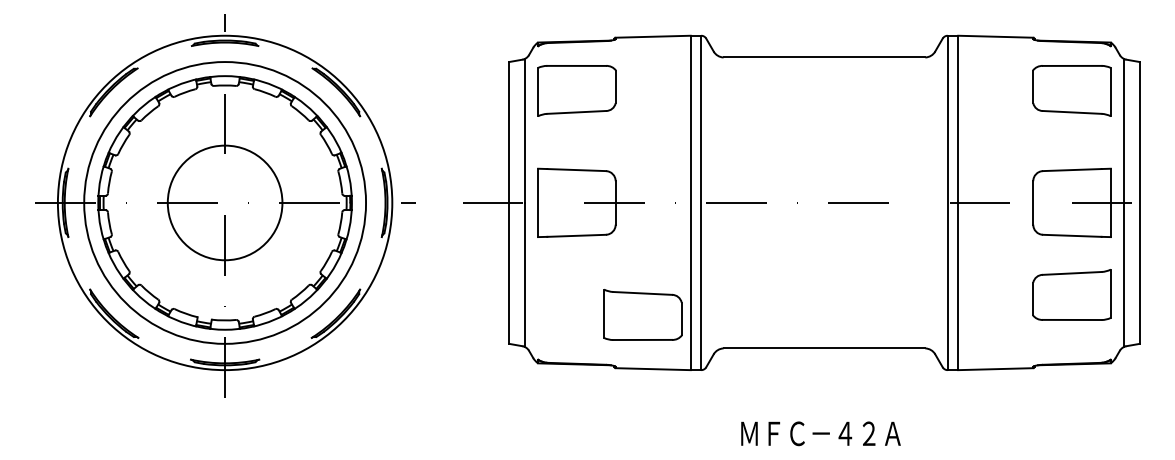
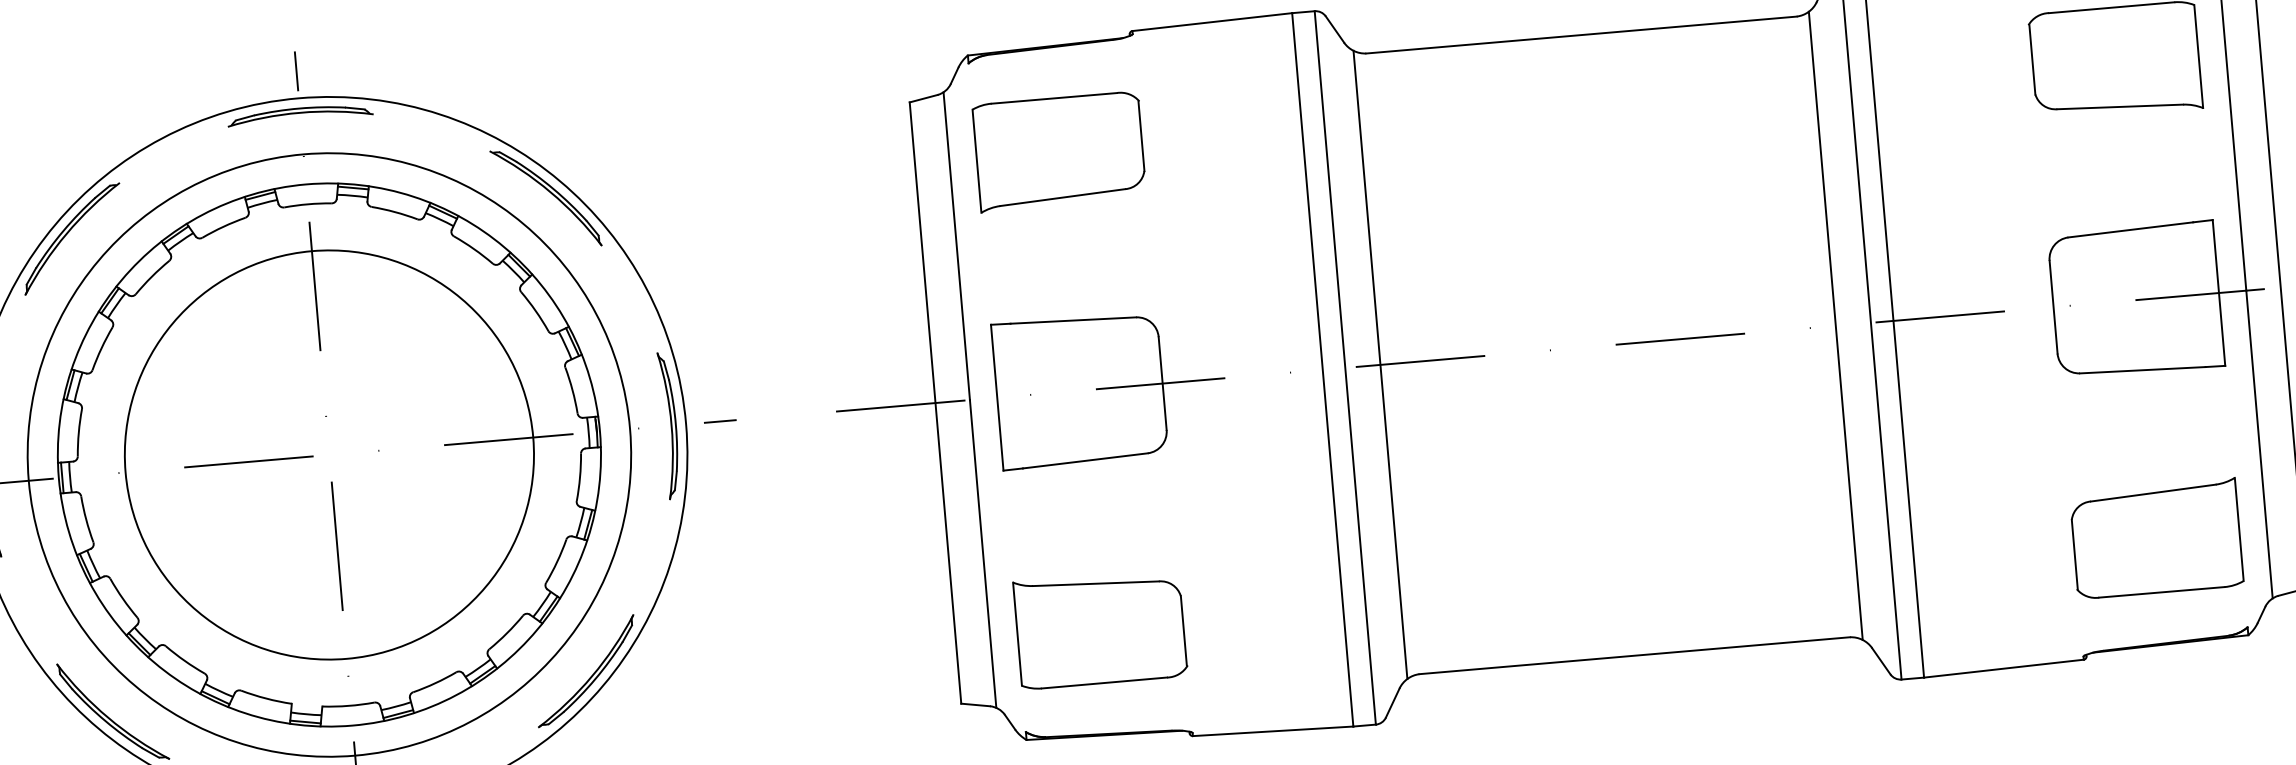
circle: (224, 202) -> (328, 454), size x1.67
line: (717, 202) -> (1379, 363), added
line: (931, 202) -> (1836, 324), added
part: (1071, 294) -> (2155, 538), moved
part: (642, 314) -> (1099, 628), moved

